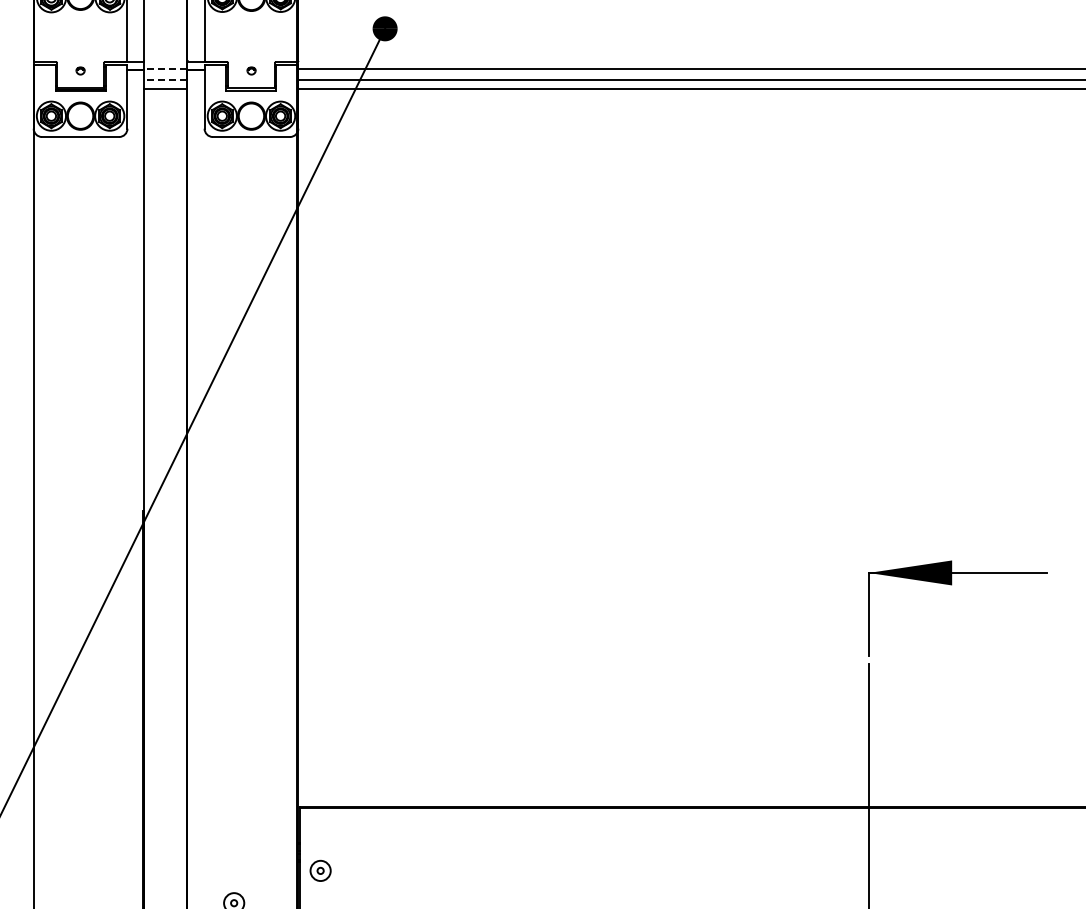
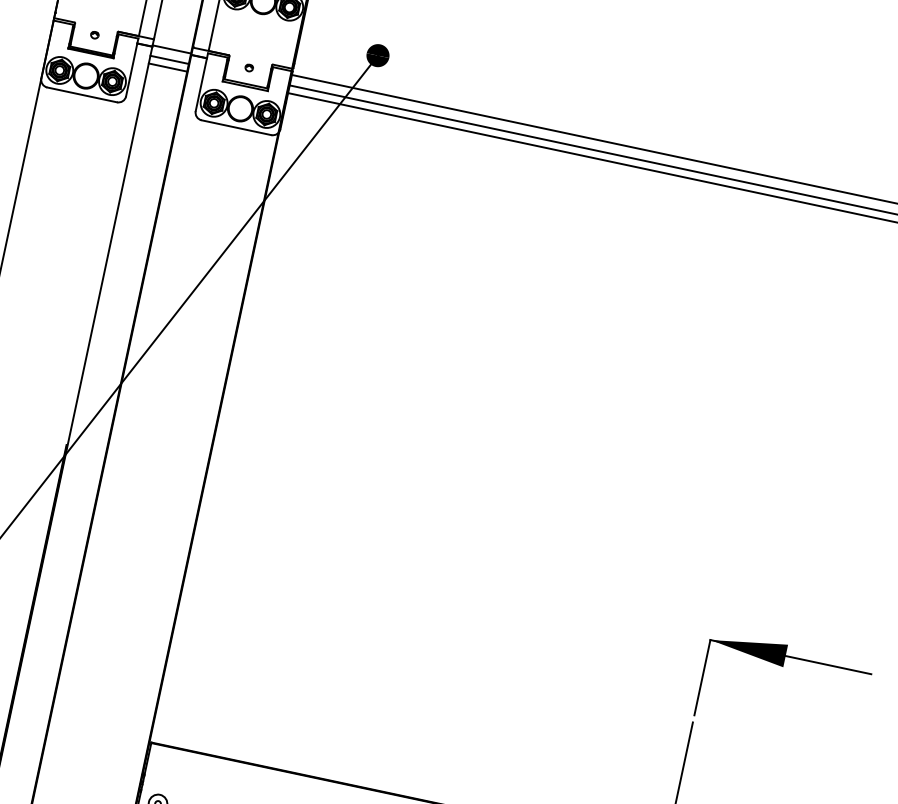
line: (164, 68) -> (171, 49), dashed -> solid
line: (164, 80) -> (168, 59), dashed -> solid

